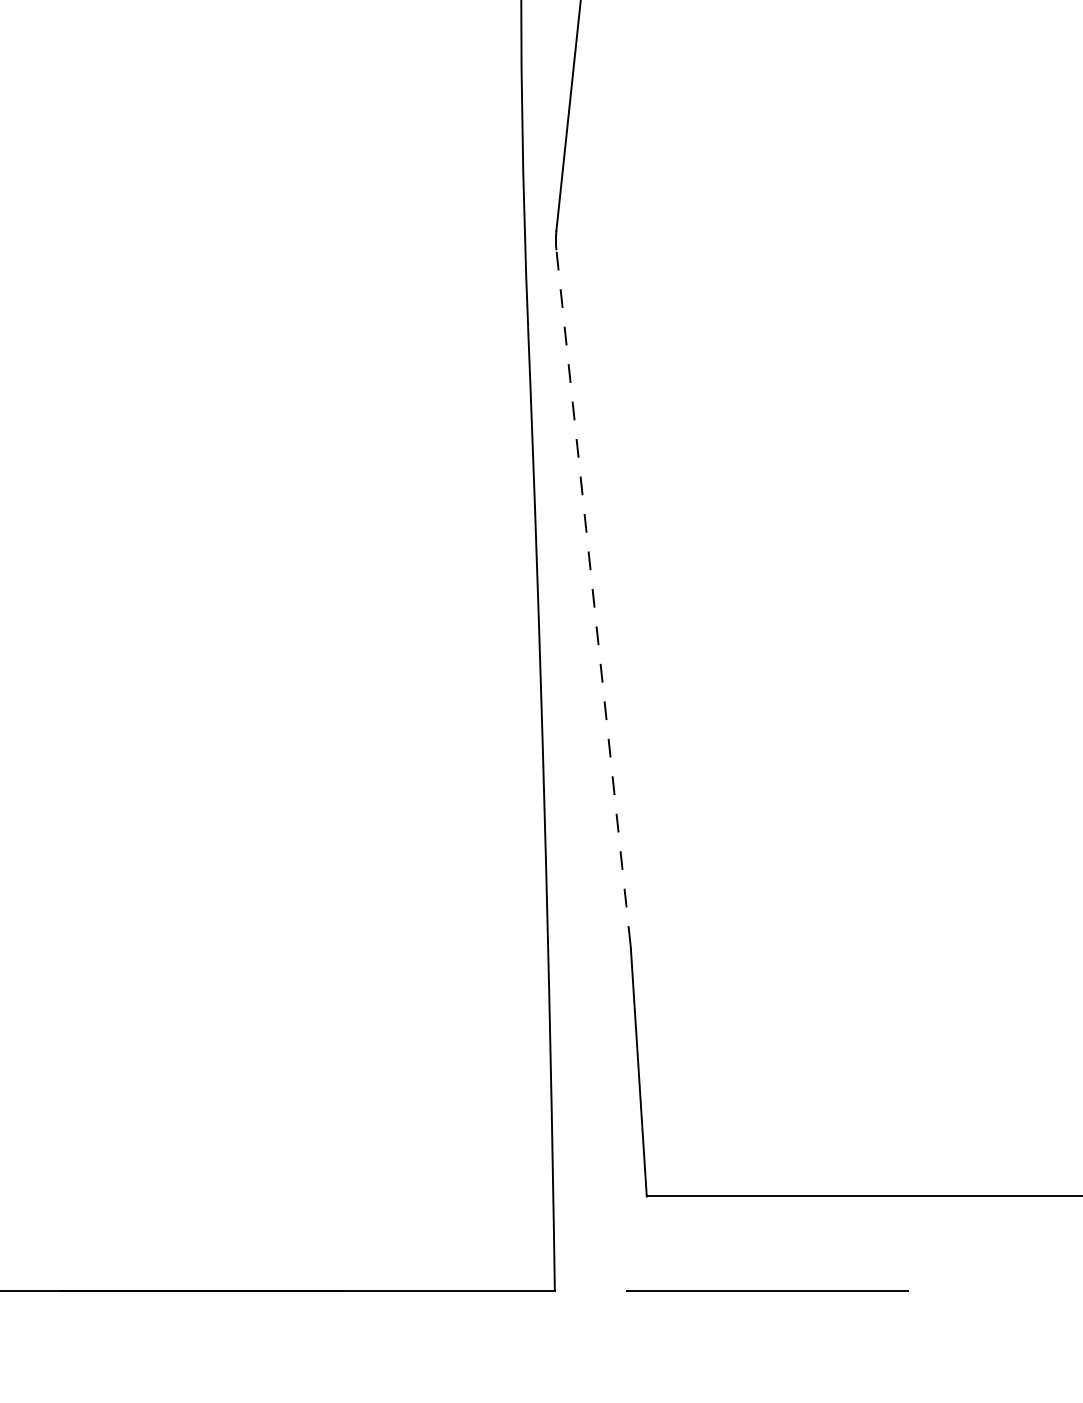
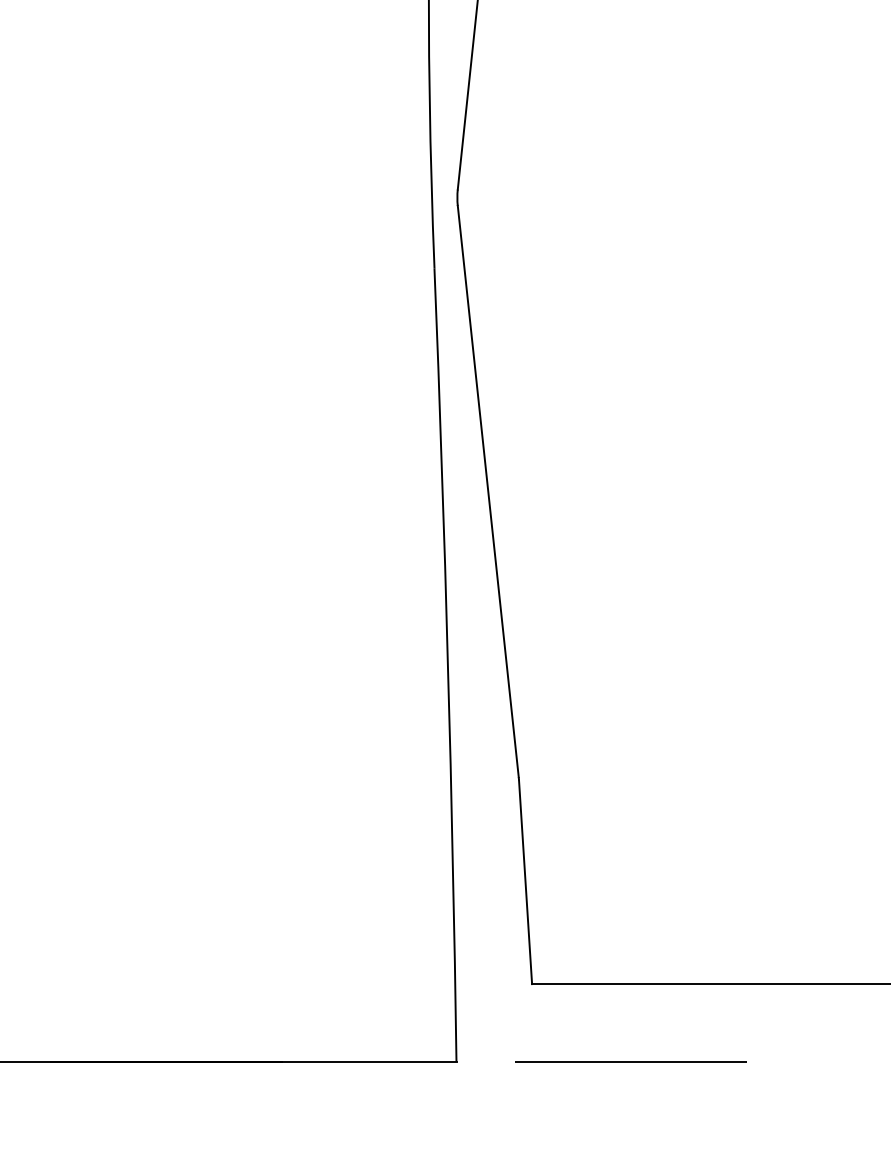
line: (593, 597) -> (488, 491), dashed -> solid

